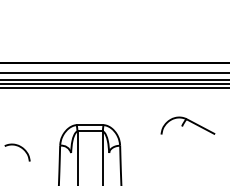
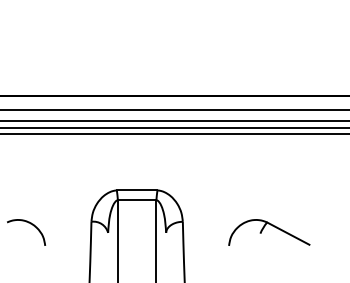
part: (187, 125) -> (268, 232), moved

